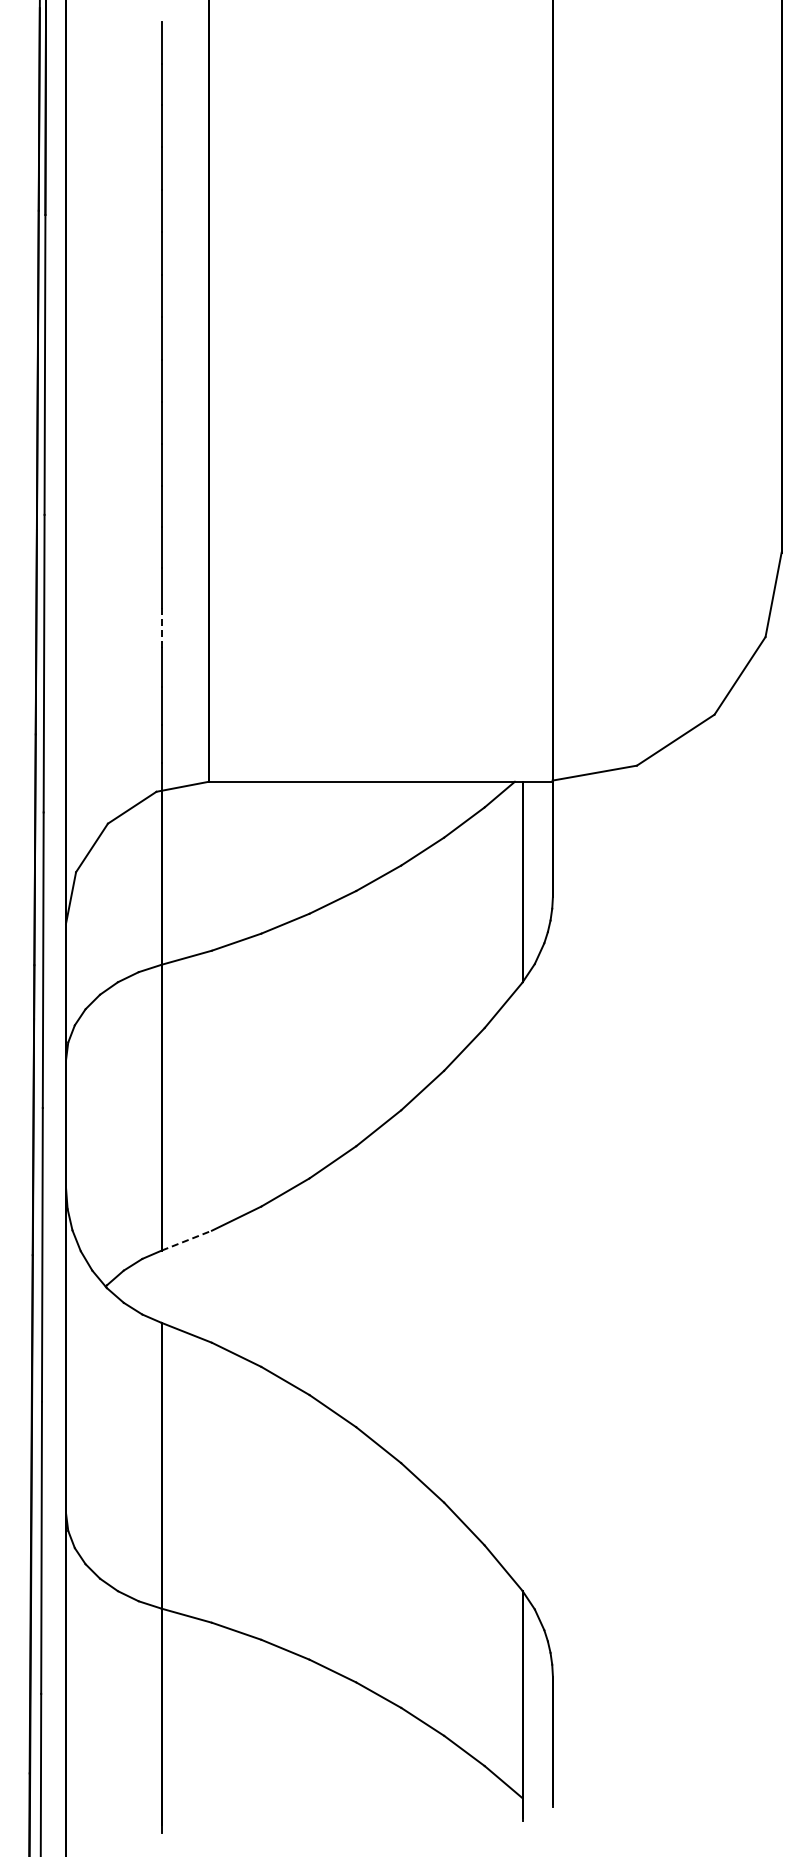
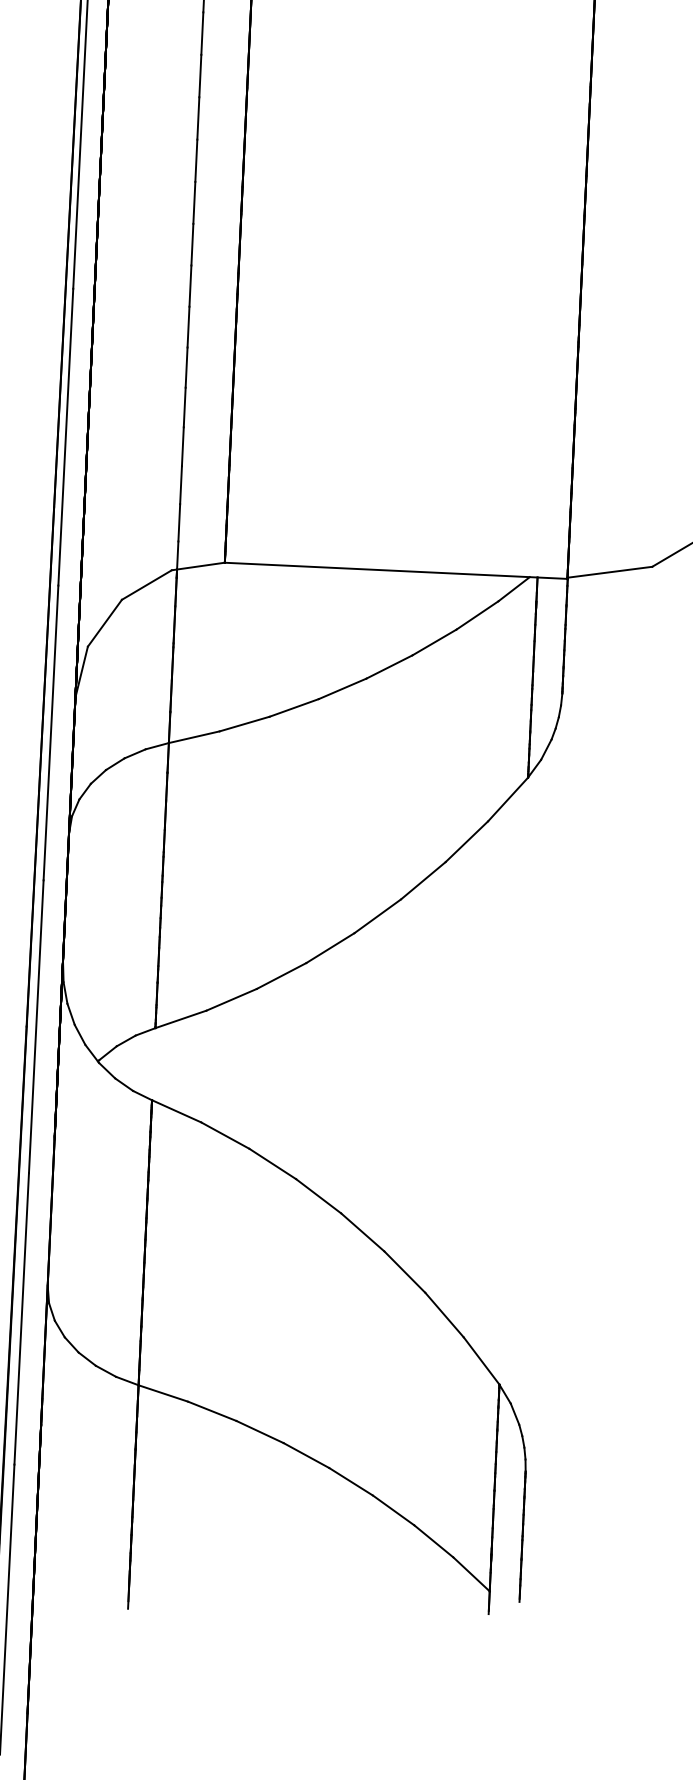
line: (161, 628) -> (184, 407), dashed -> solid
line: (187, 1240) -> (181, 1019), dashed -> solid

